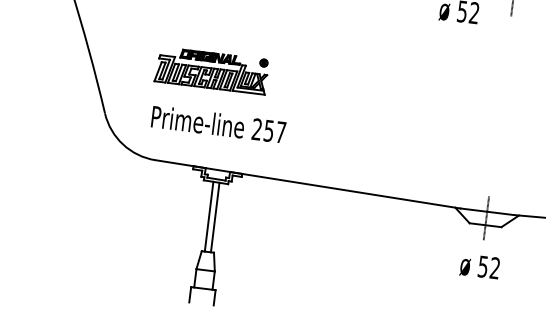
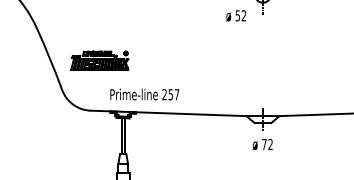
part: (211, 70) -> (99, 60), moved
text: (218, 124) -> (144, 94), moved
text: (483, 266) -> (264, 144), 52 -> 72

